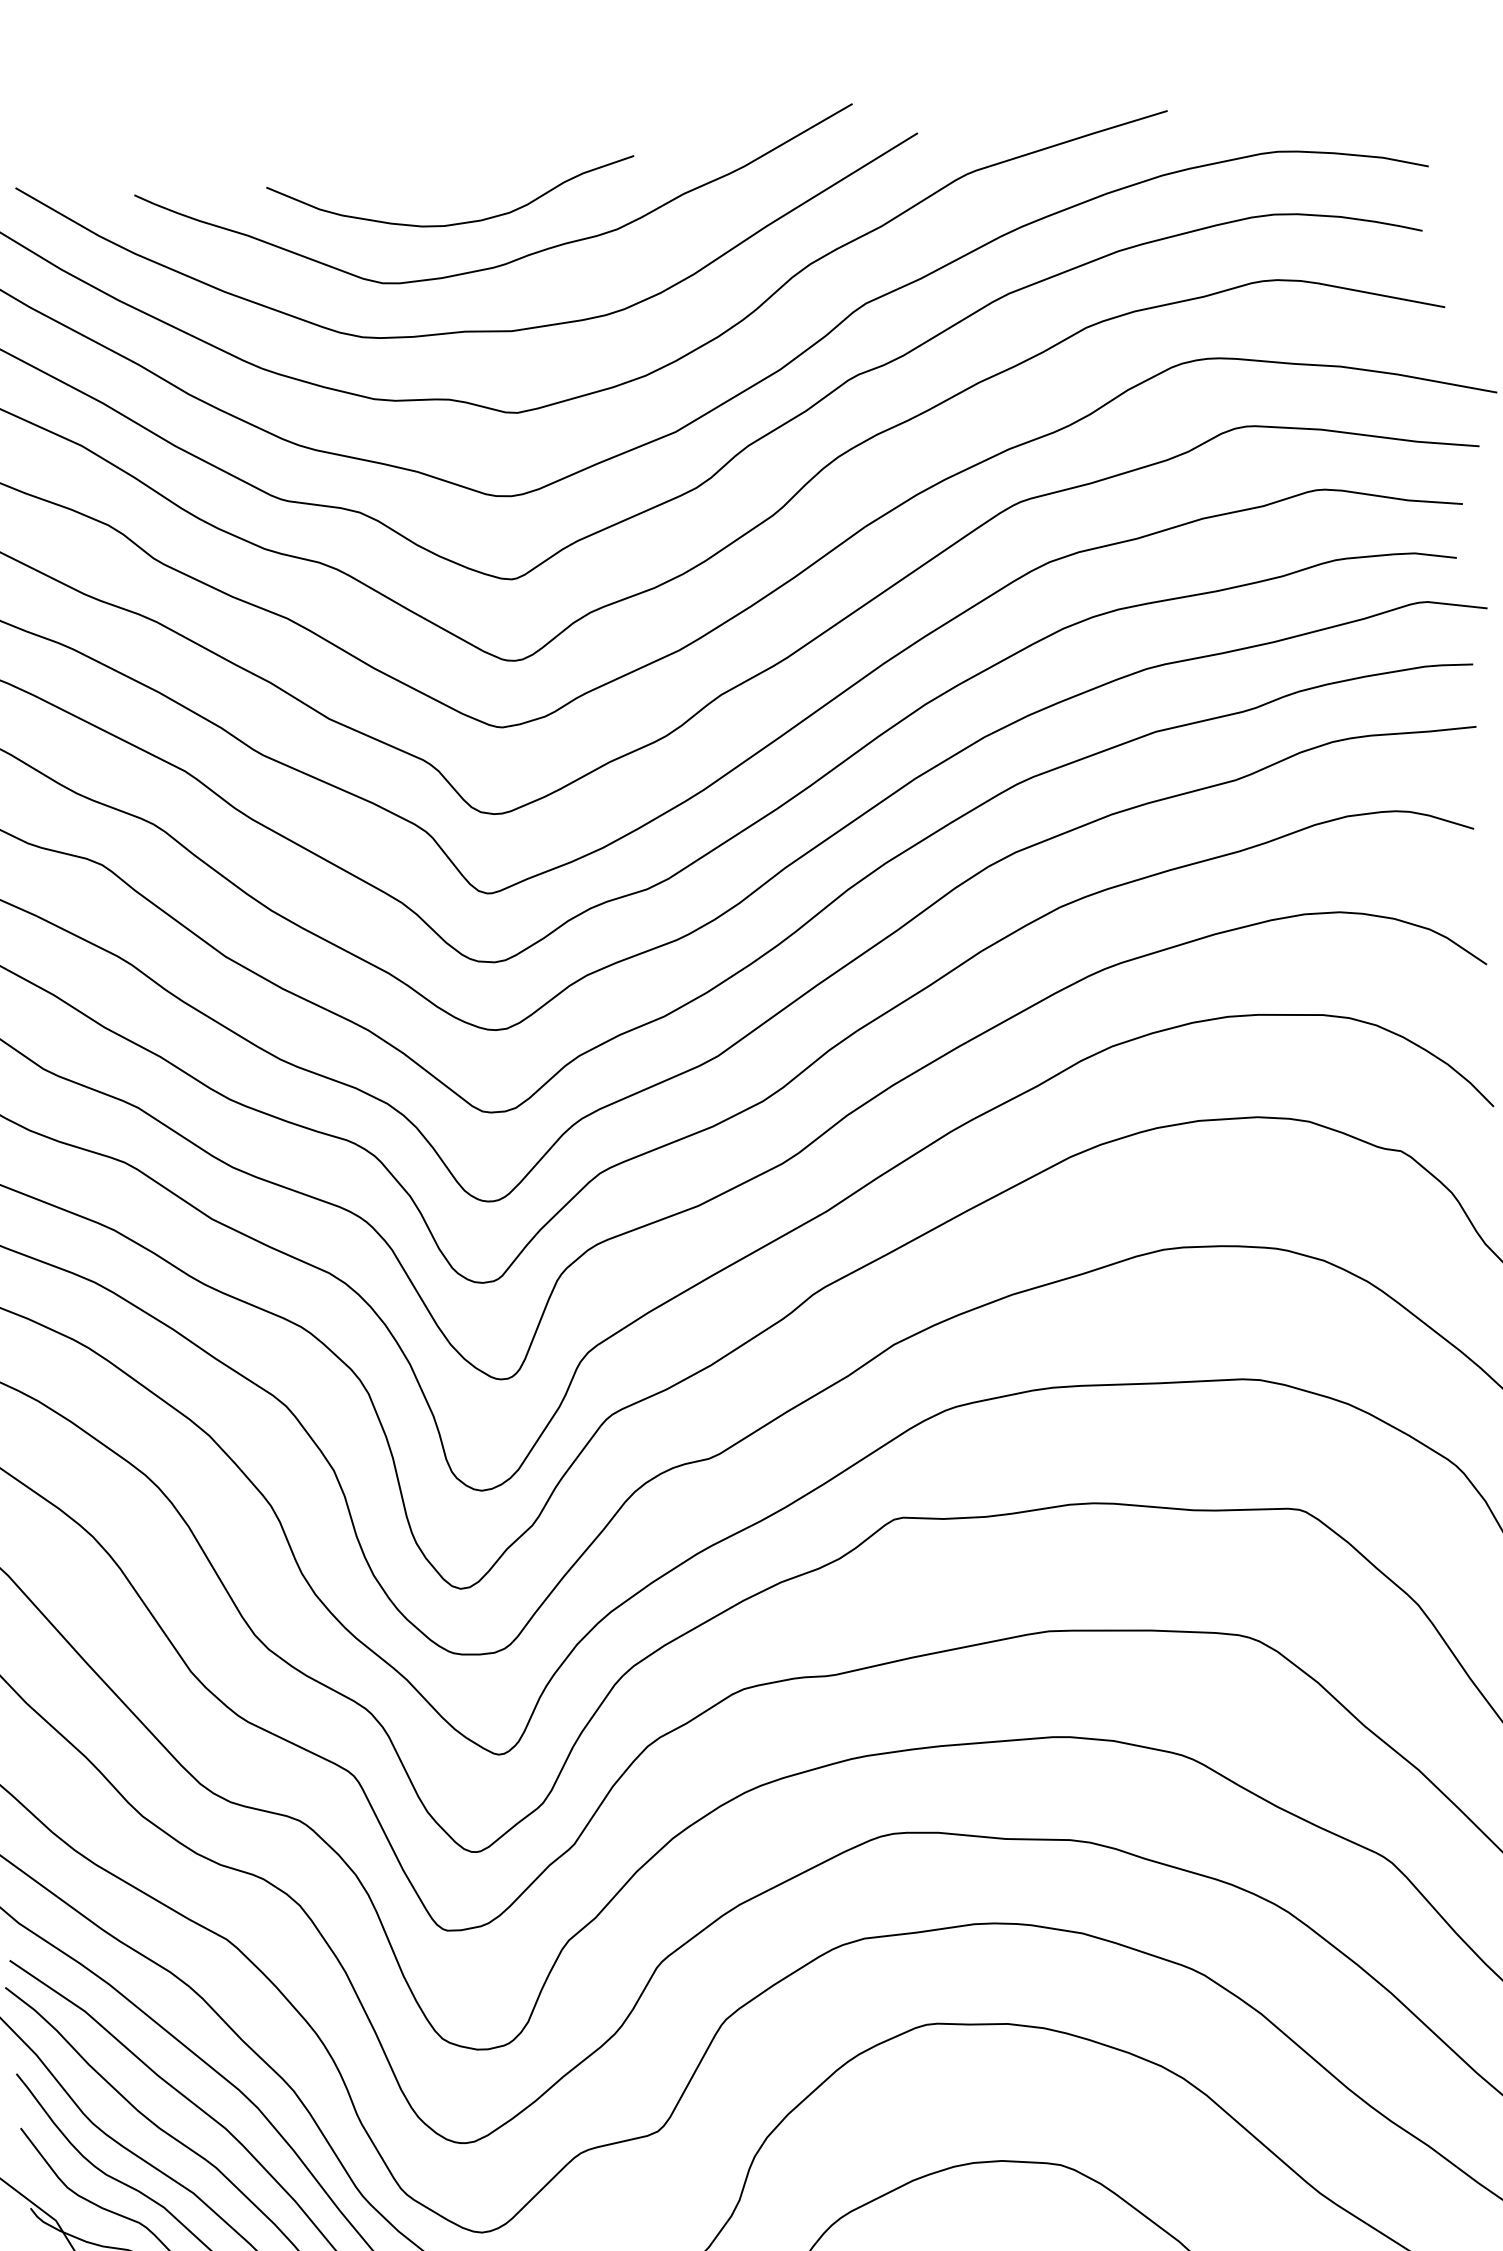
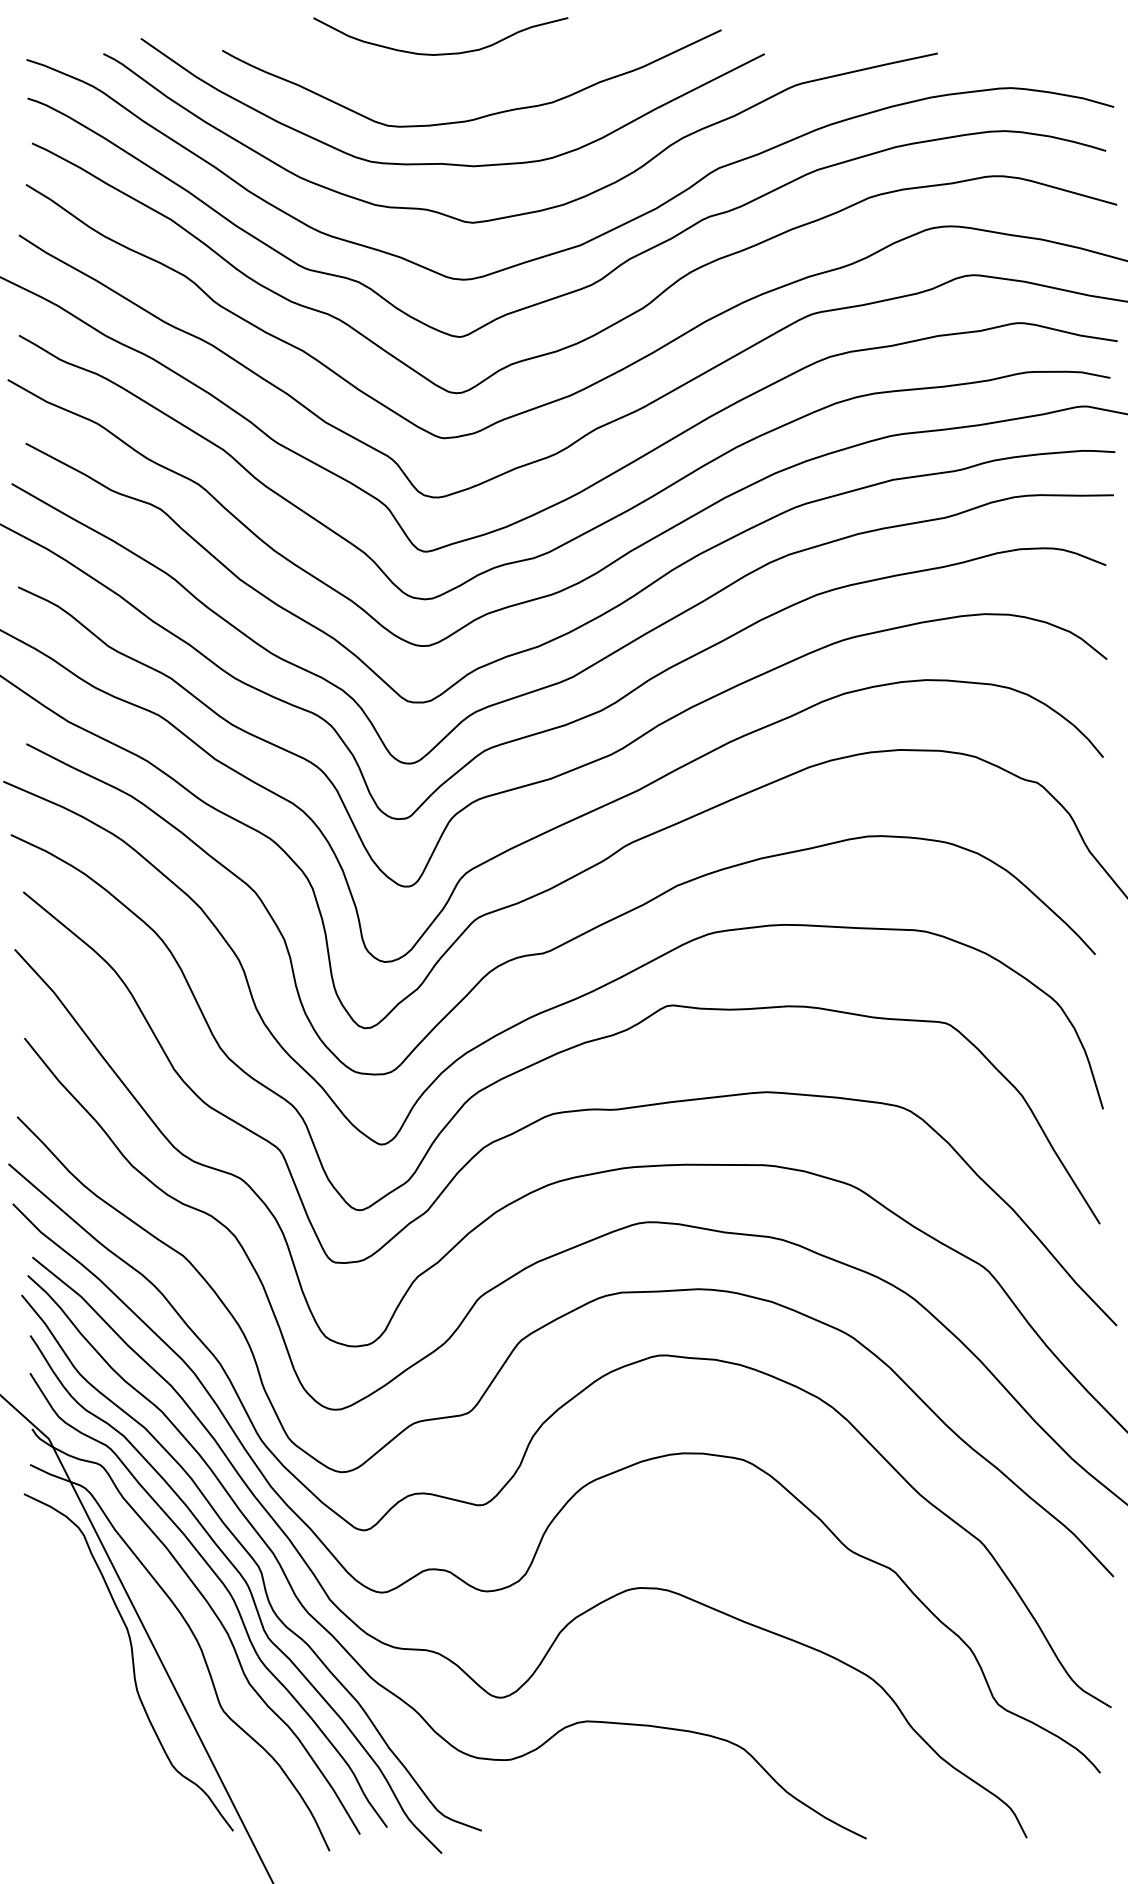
curve: (454, 223) -> (440, 53), moved

